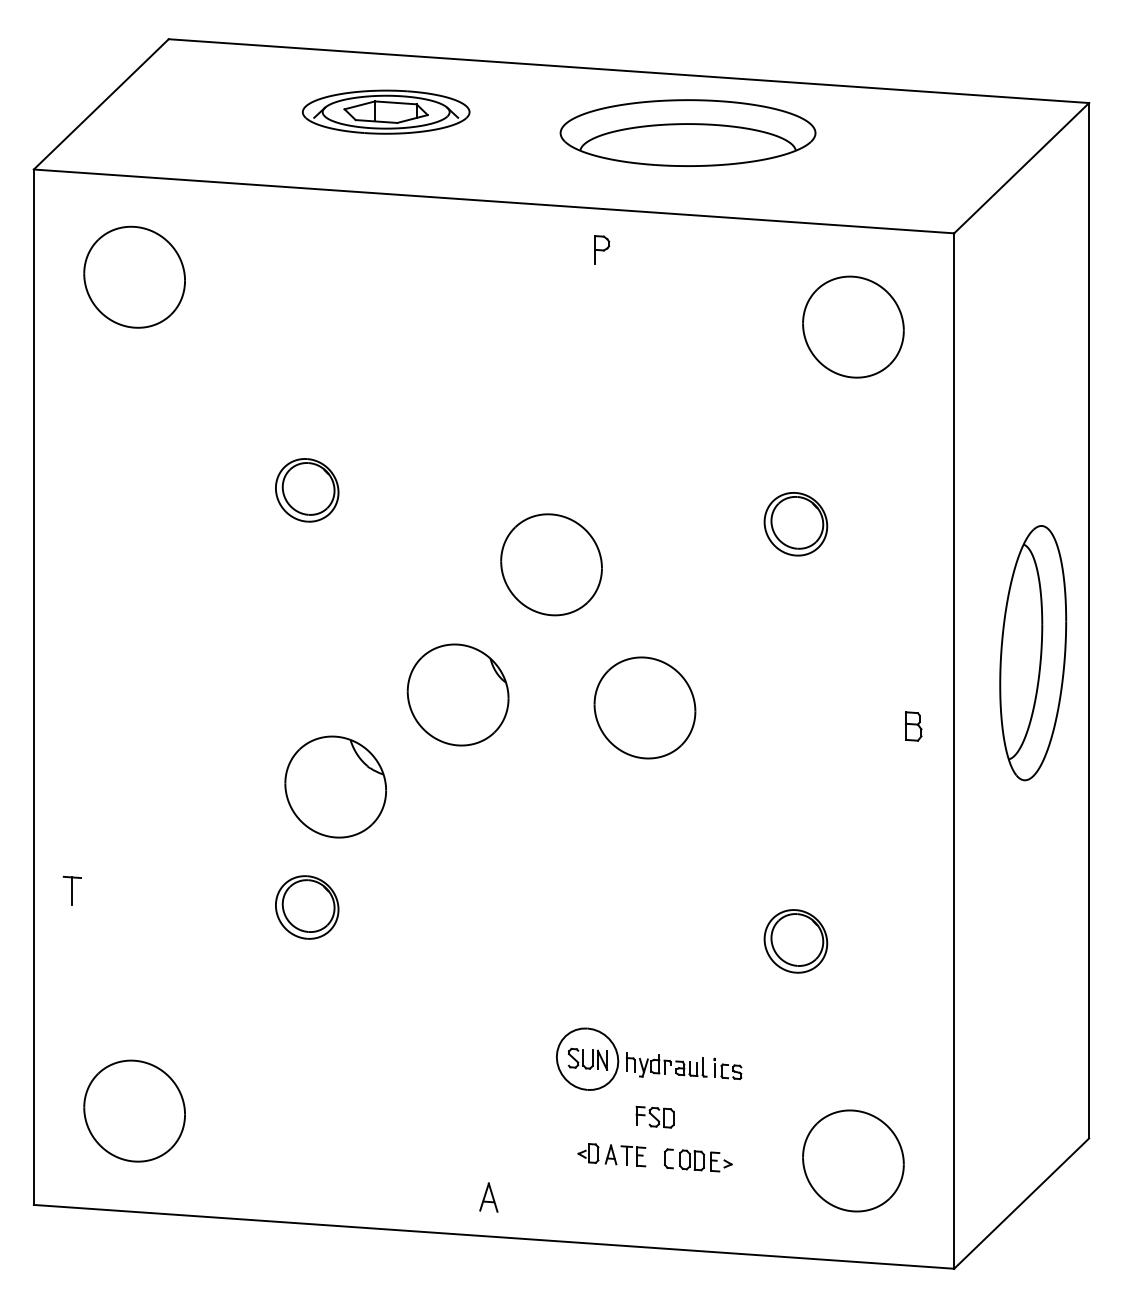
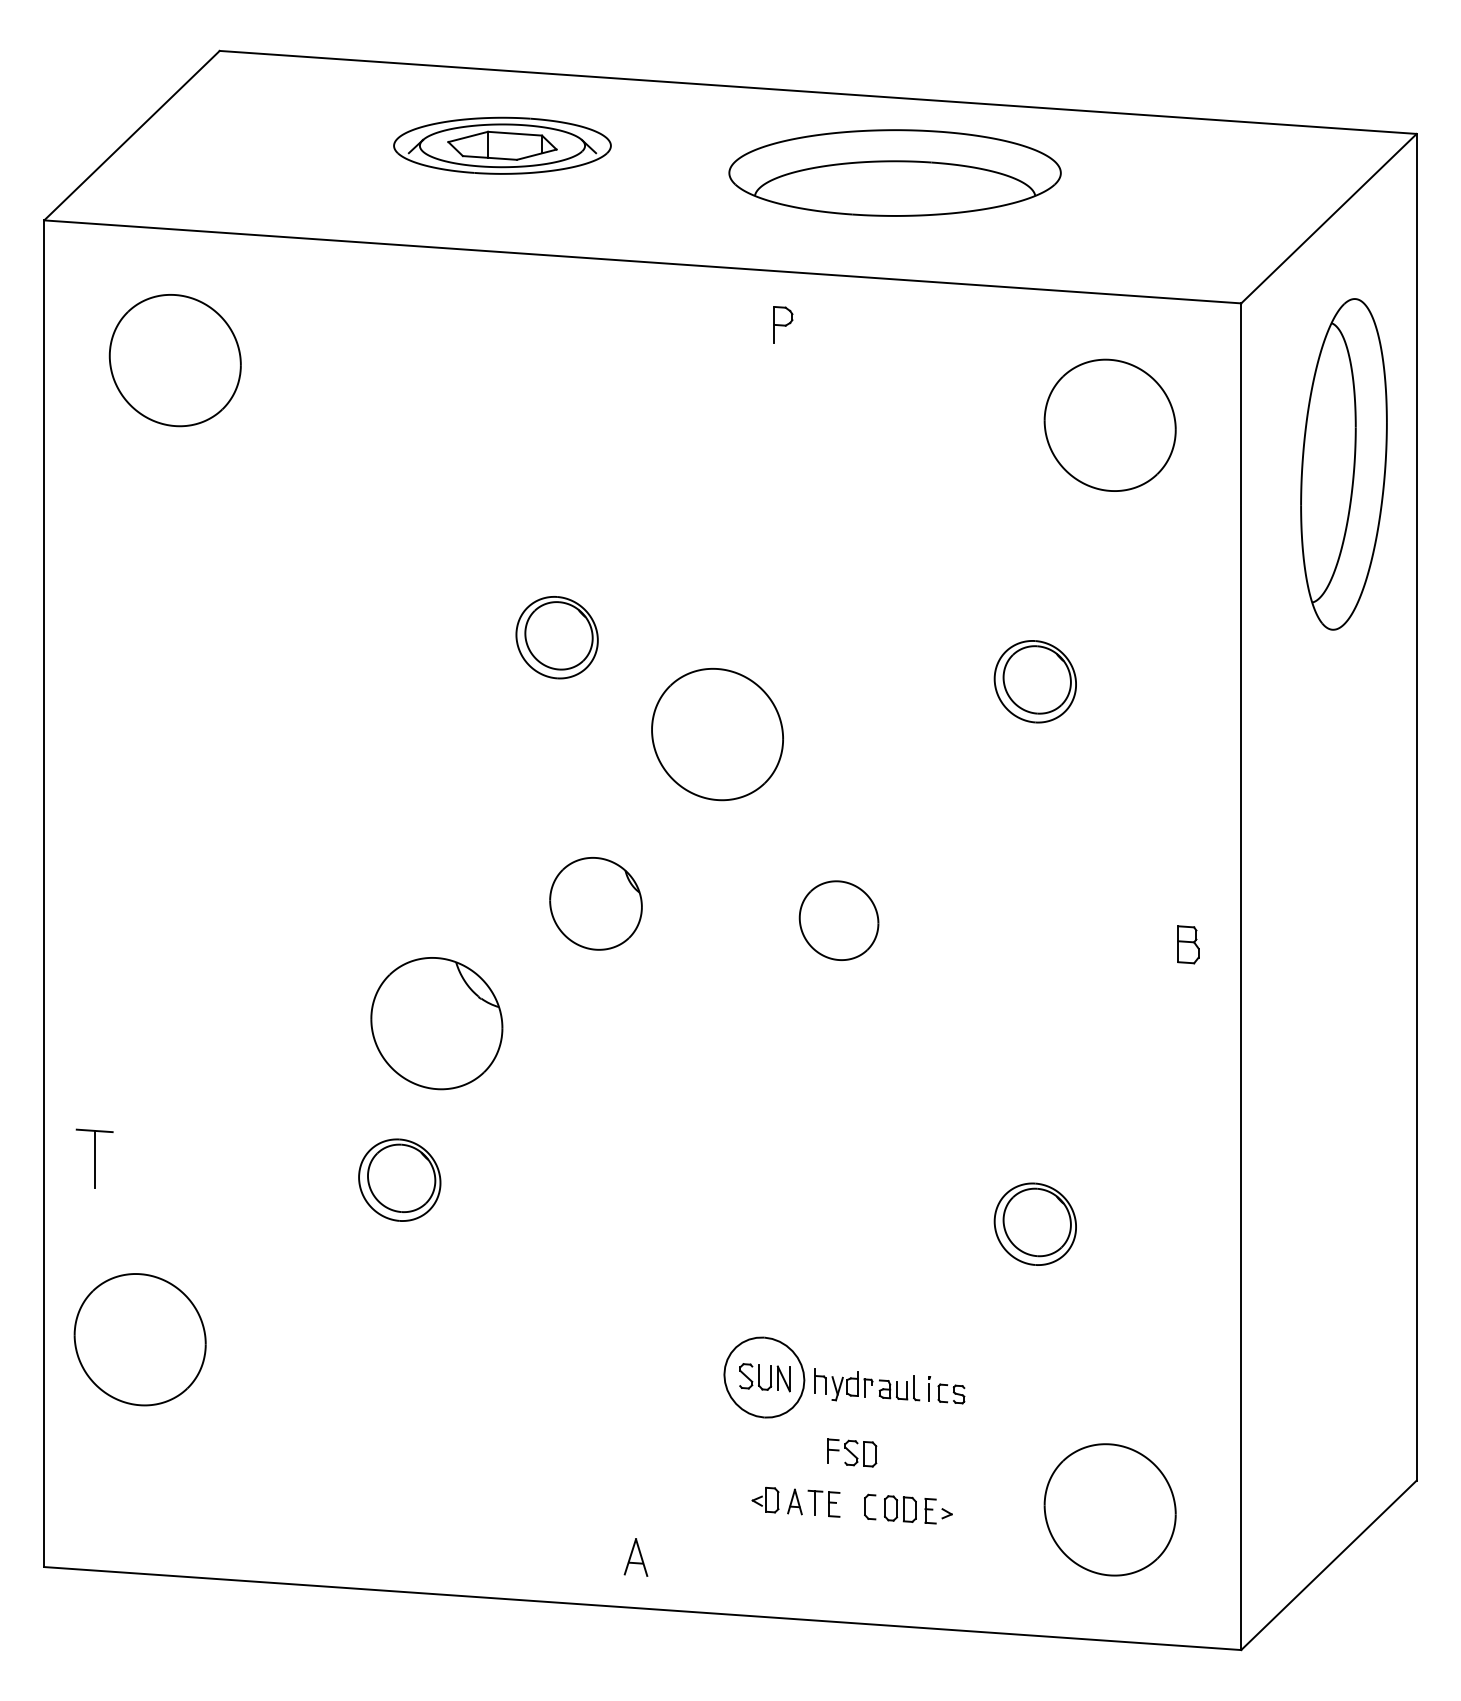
part: (307, 490) -> (557, 637), moved
part: (1033, 653) -> (1344, 464), moved
part: (457, 694) -> (595, 903), size x0.7
part: (644, 707) -> (838, 920), size x0.6
part: (71, 890) -> (93, 1158), size x1.6
part: (134, 1110) -> (140, 1338), moved

